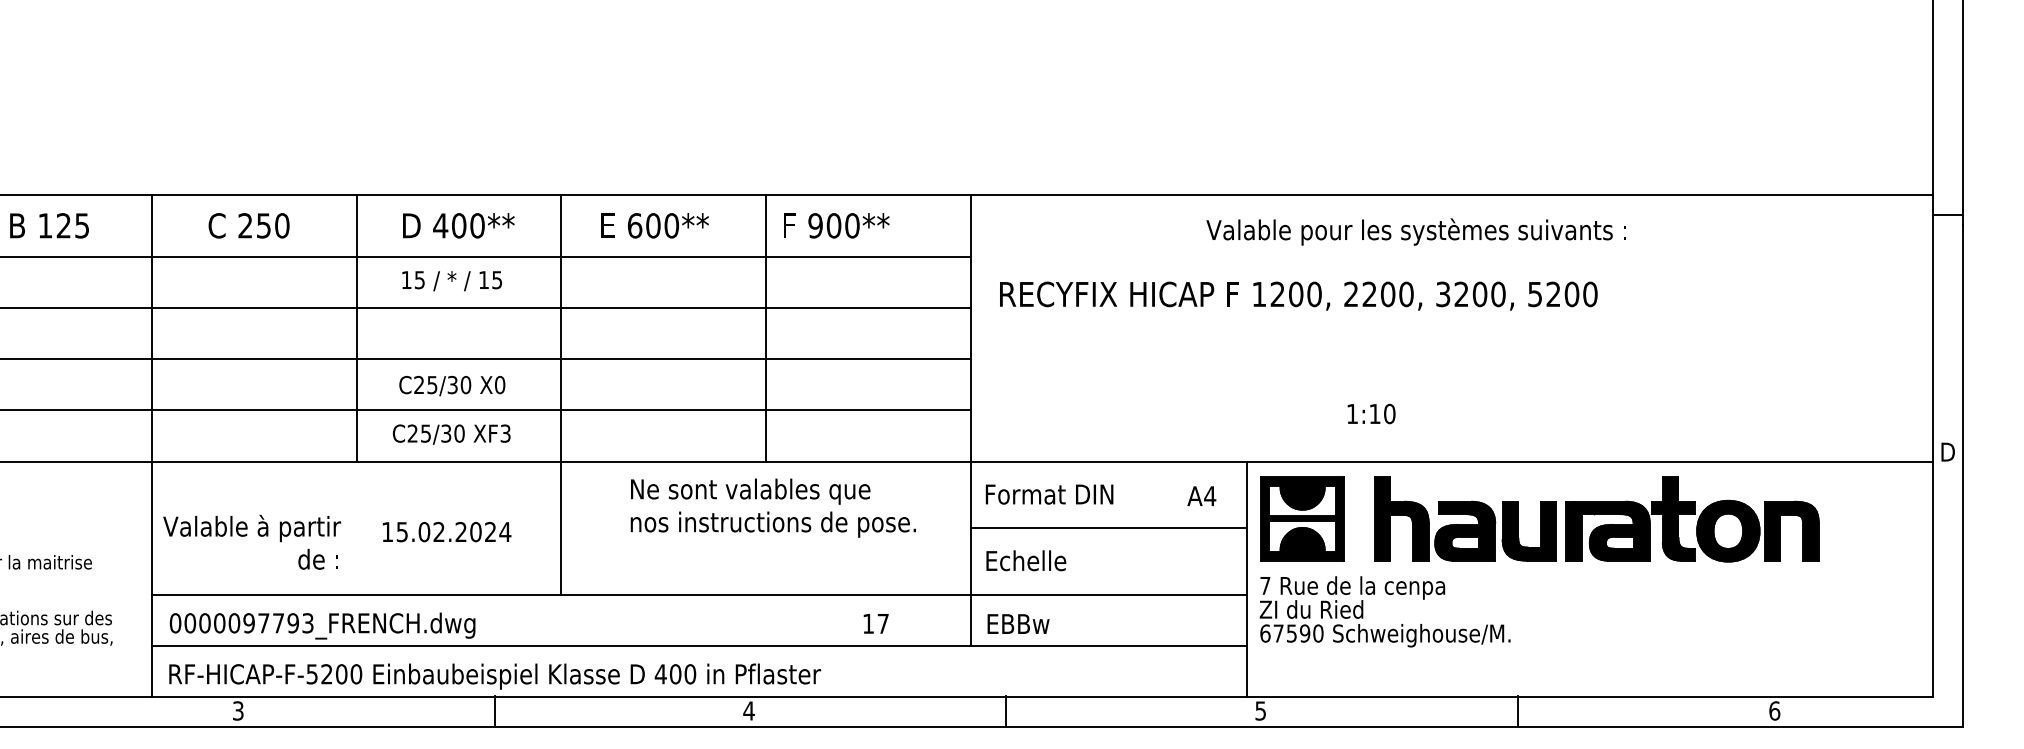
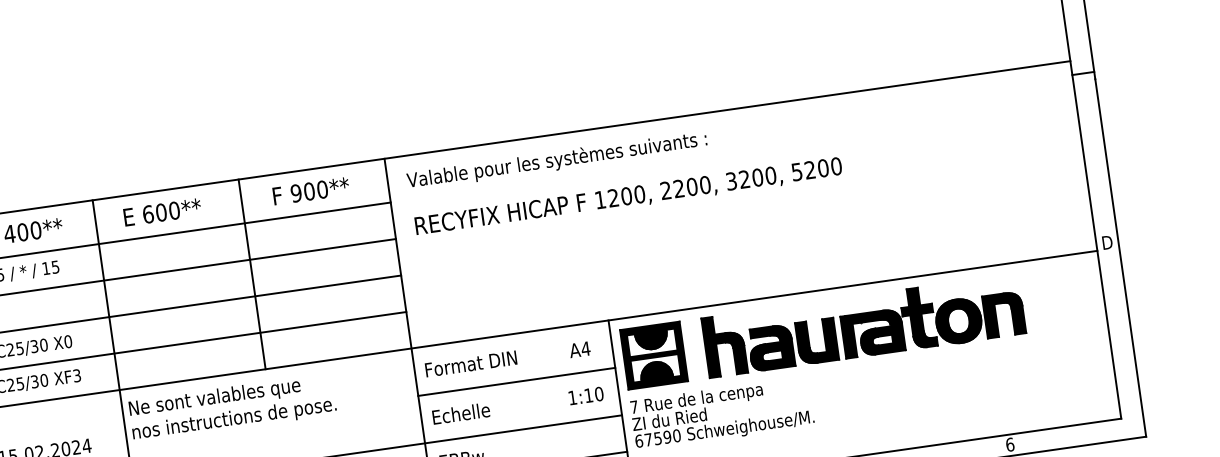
text: (836, 225) -> (311, 191), moved
text: (1415, 231) -> (556, 160), moved
text: (1371, 413) -> (586, 395), moved
text: (772, 507) -> (232, 407), moved

